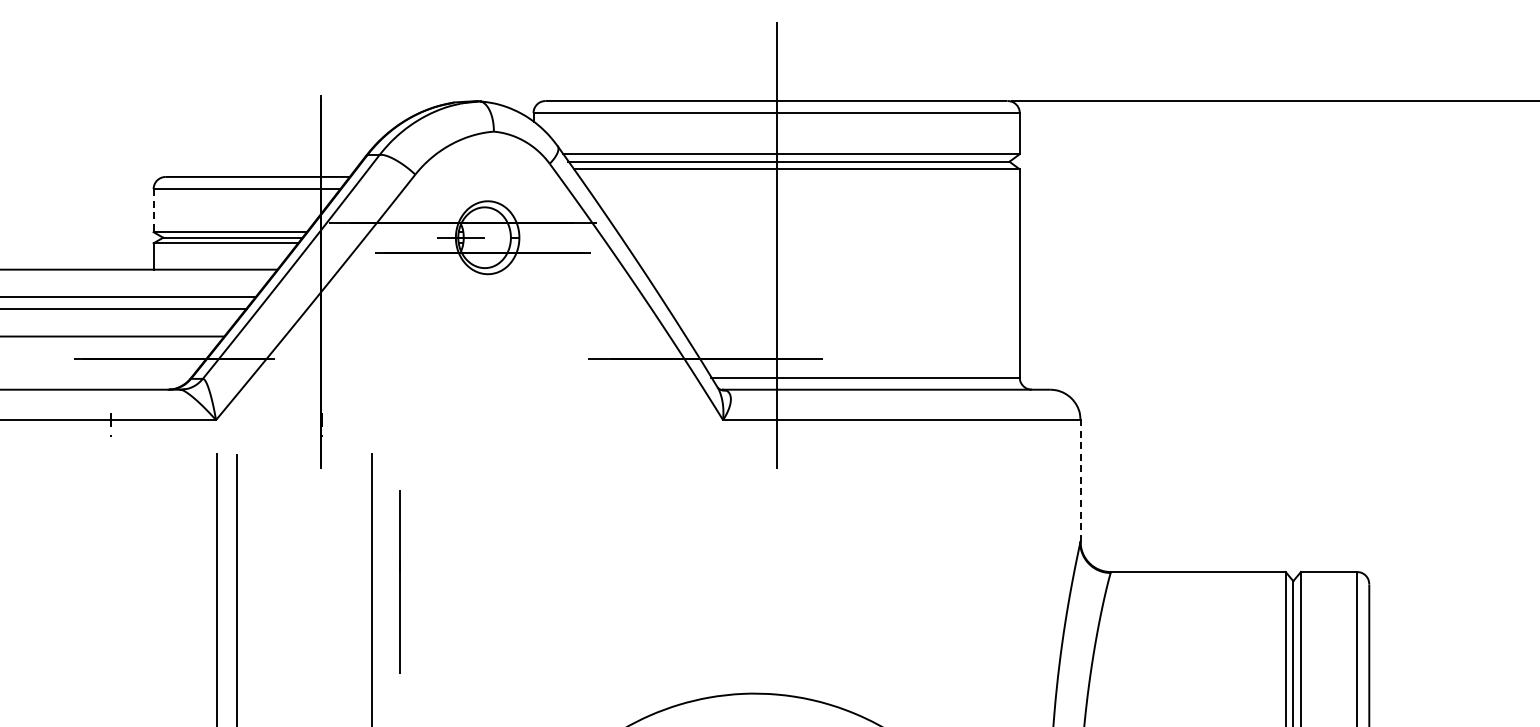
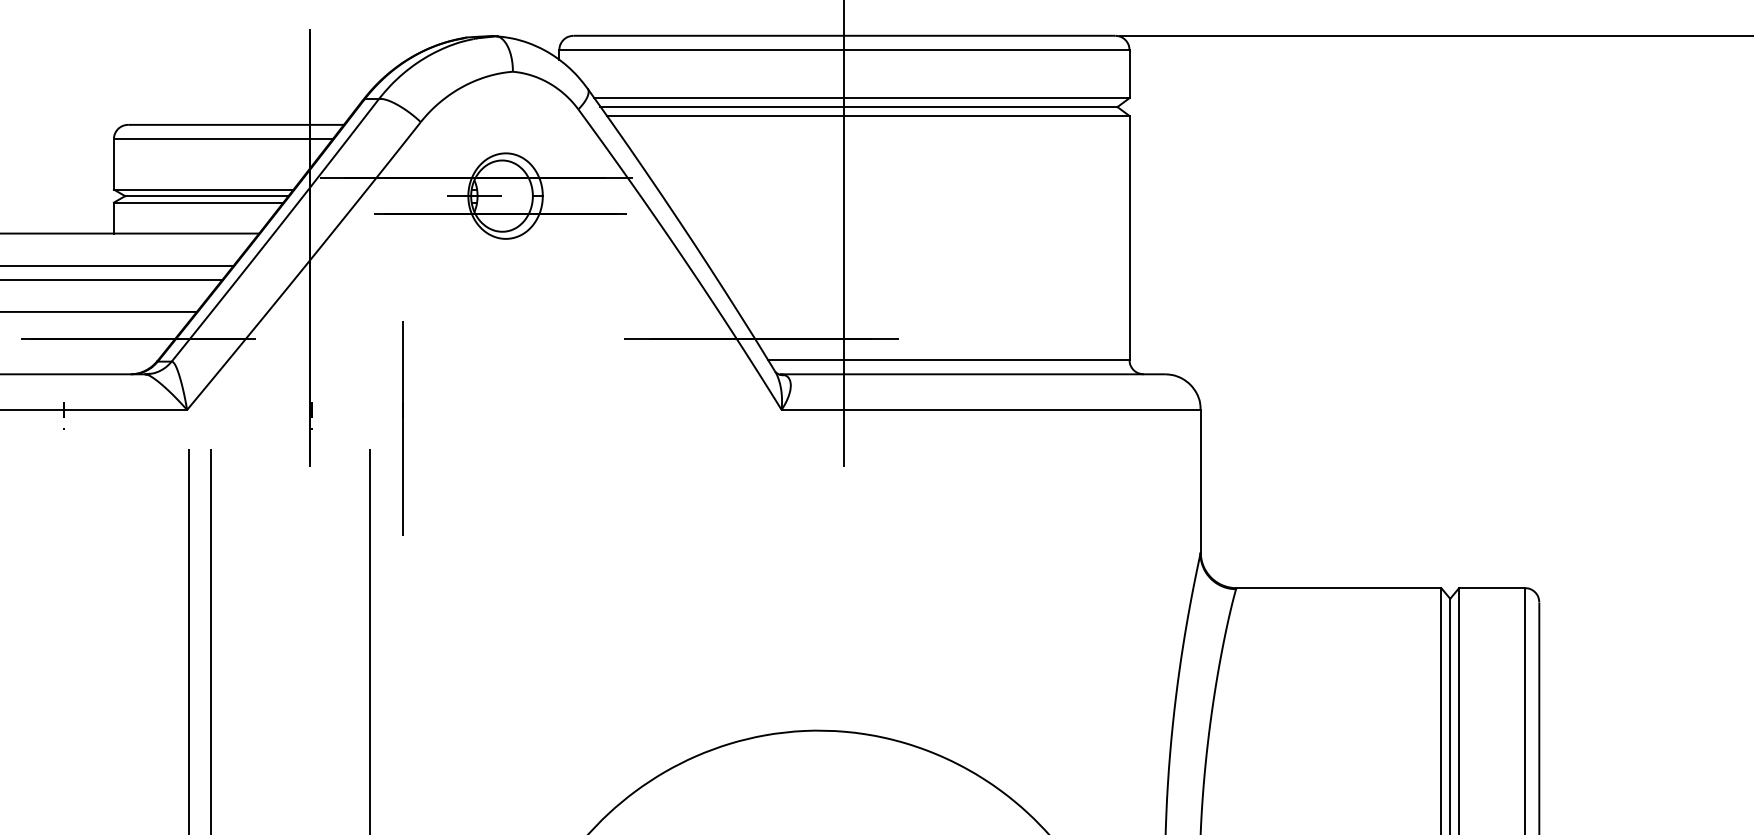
line: (153, 210) -> (113, 164), dashed -> solid
line: (1080, 480) -> (1200, 480), dashed -> solid
line: (399, 581) -> (402, 428), moved

